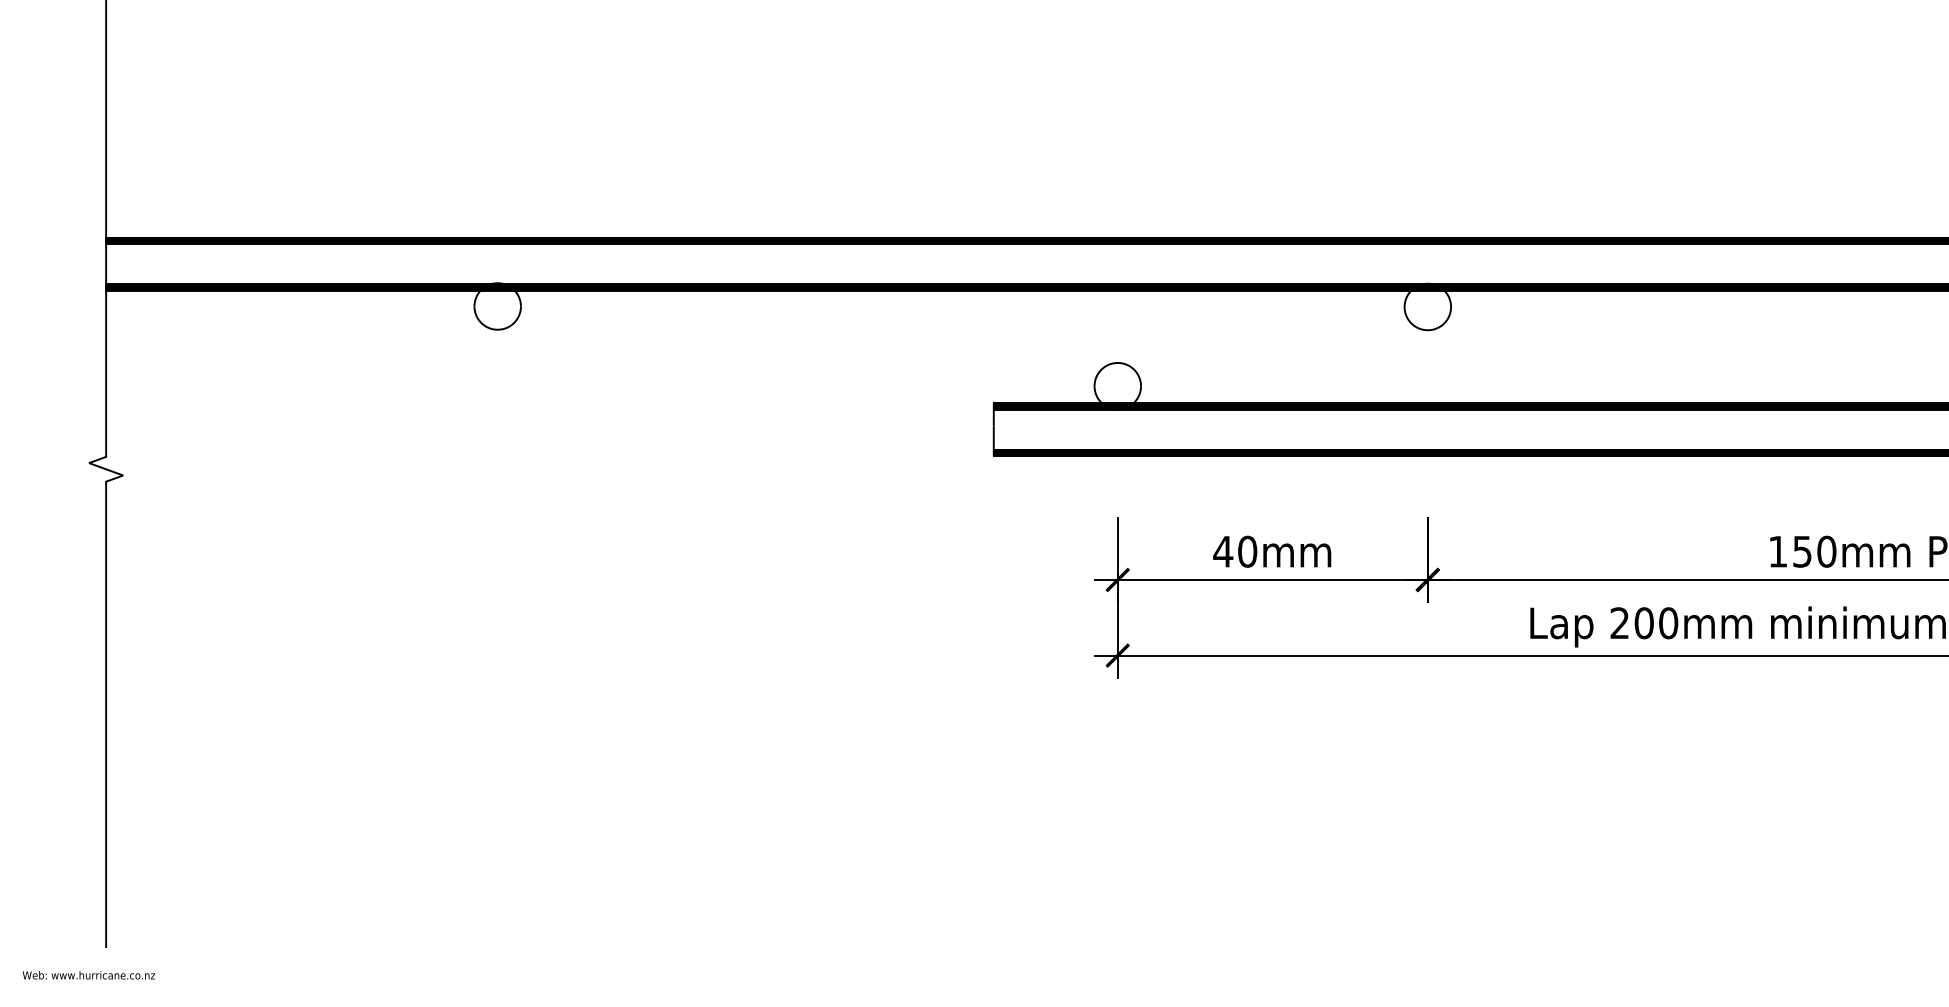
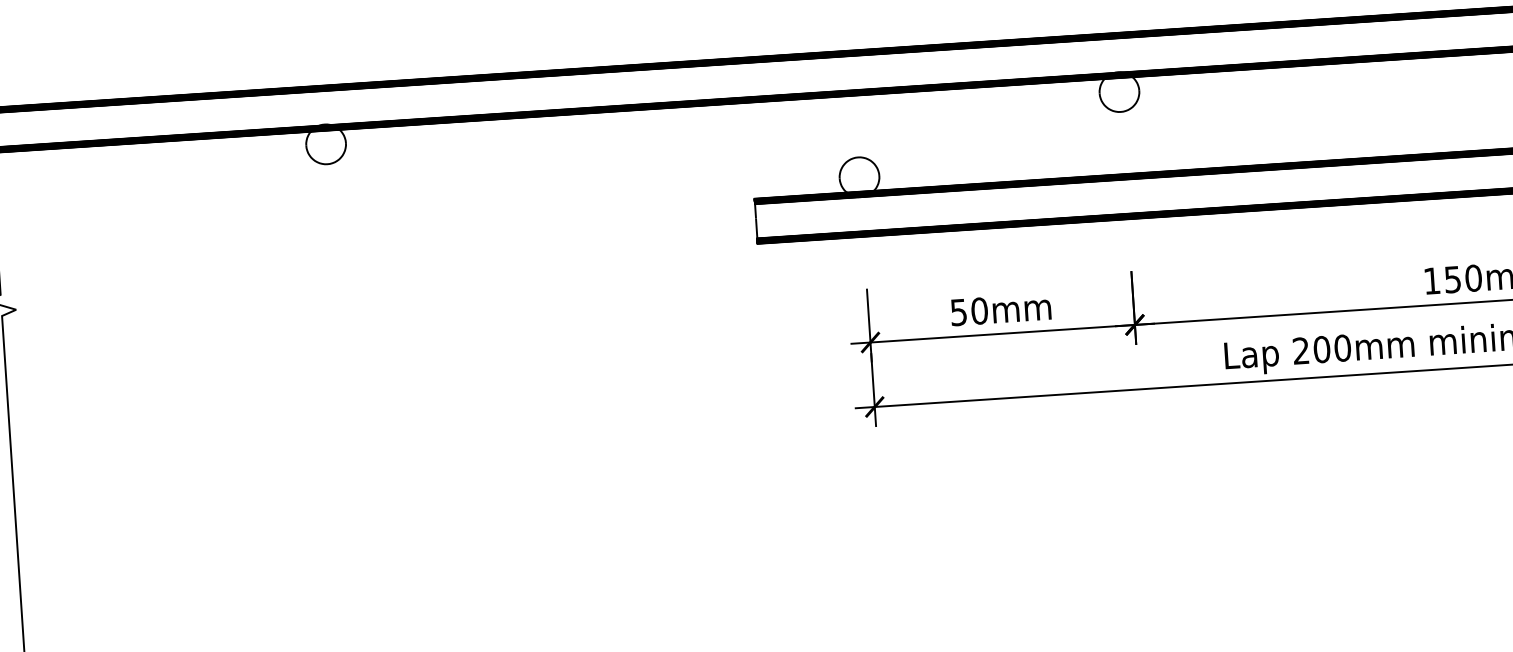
text: (1223, 551) -> (959, 312), 40mm -> 50mm

